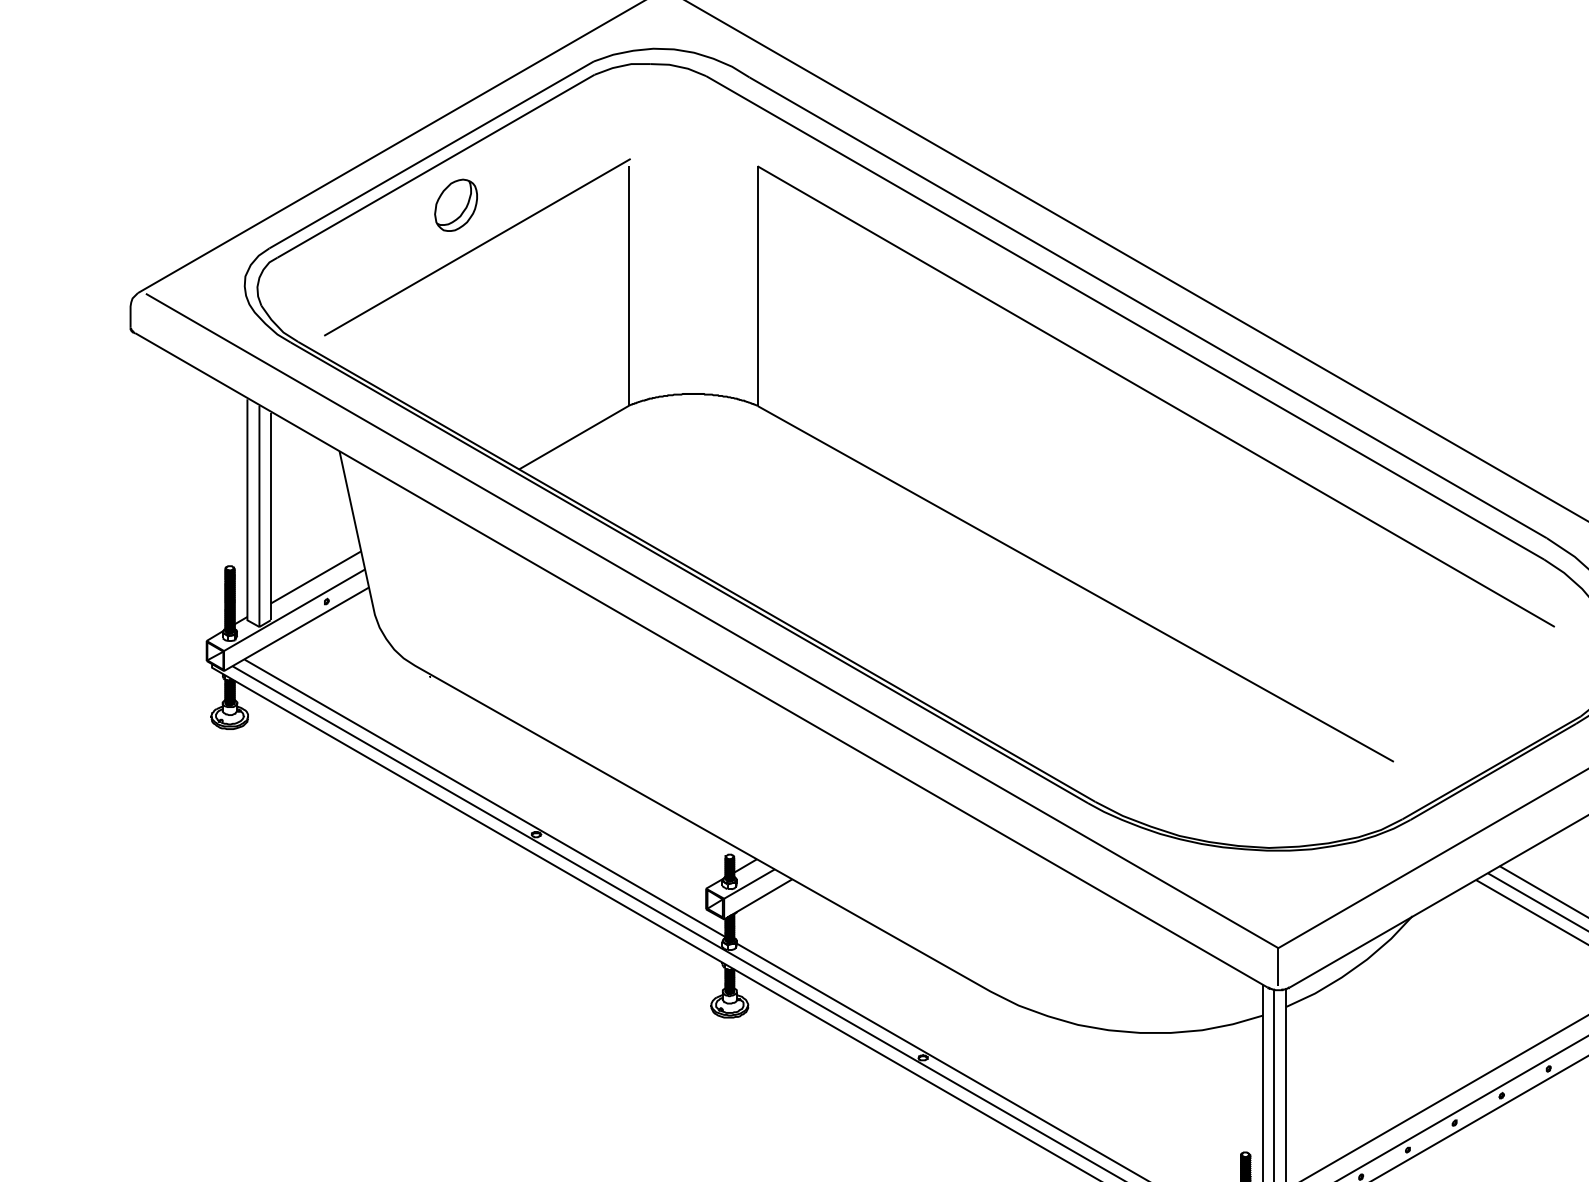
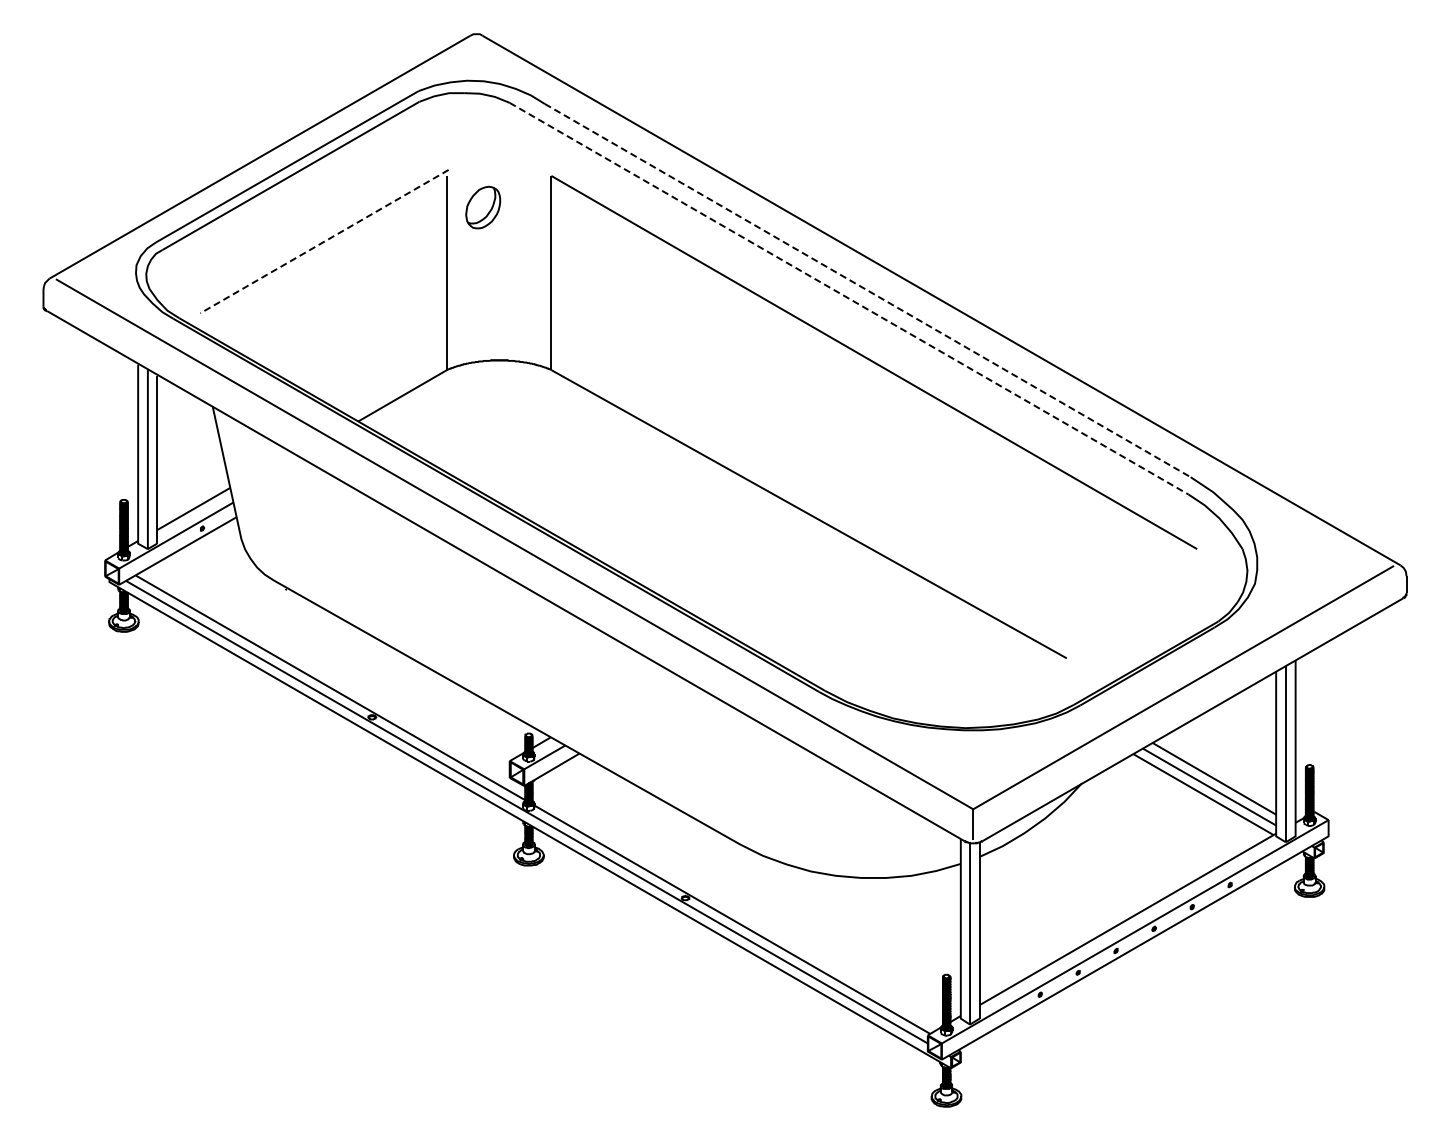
part: (456, 205) -> (483, 207), moved
line: (477, 247) -> (324, 241), solid -> dashed
line: (1147, 307) -> (867, 290), solid -> dashed
line: (1125, 317) -> (849, 298), solid -> dashed

